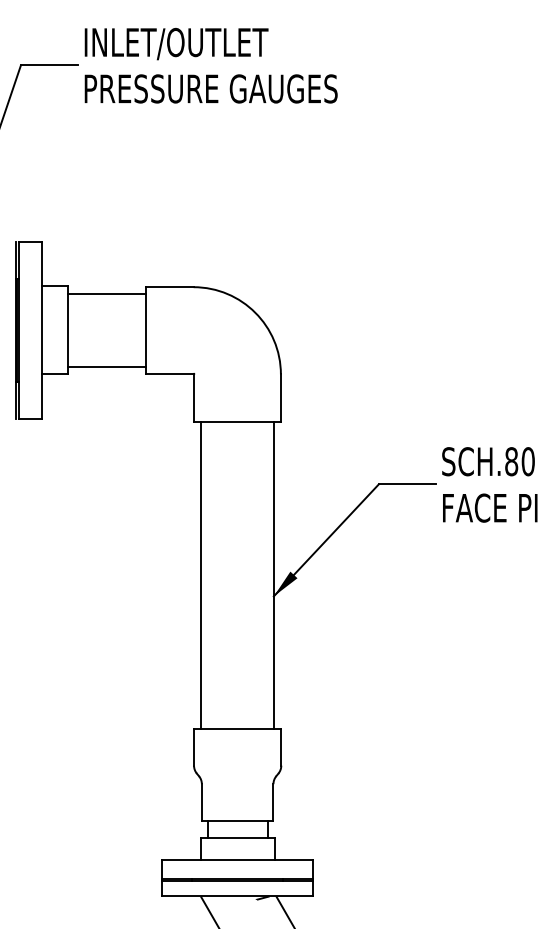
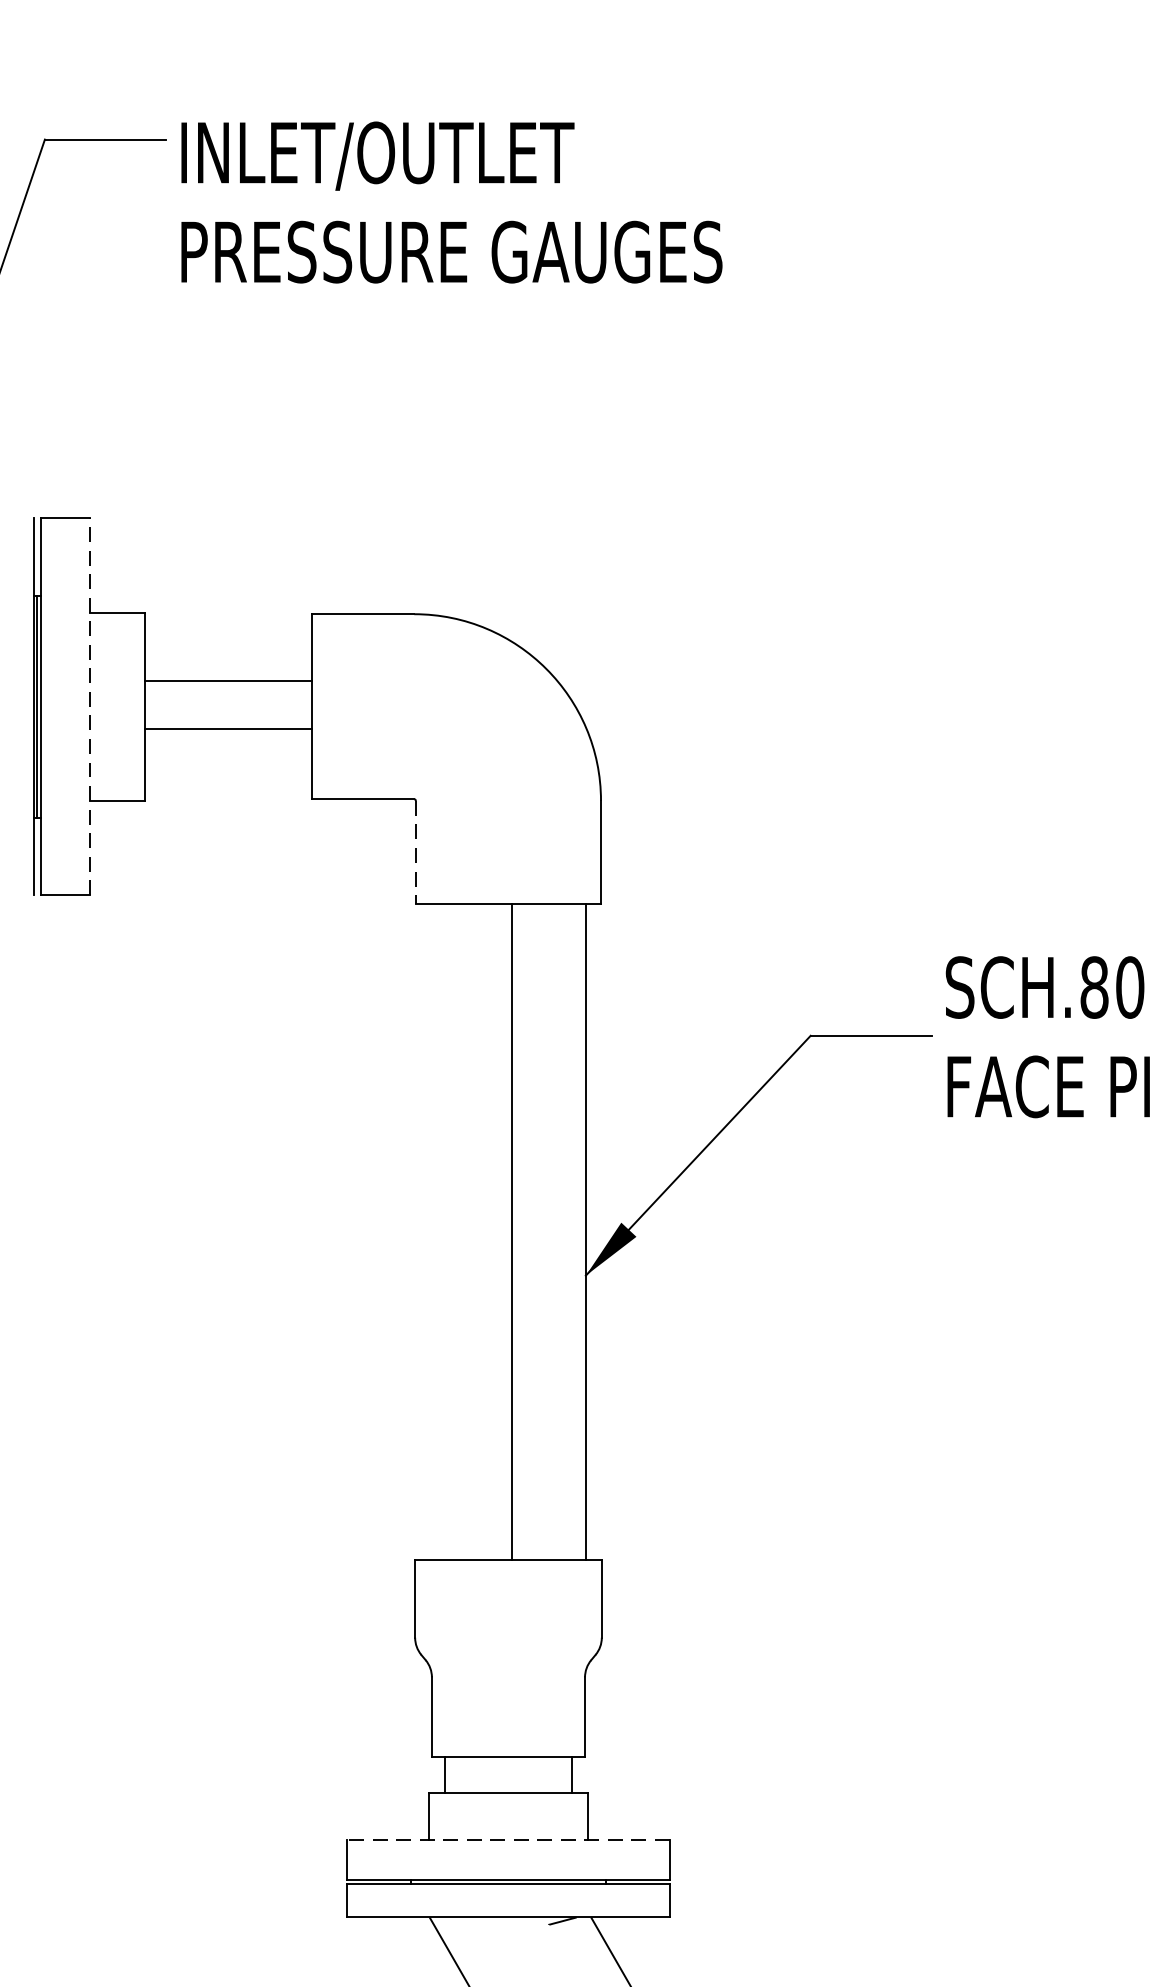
text: (210, 65) -> (450, 201), moved
line: (106, 294) -> (227, 681), moved
line: (41, 329) -> (88, 704), solid -> dashed
line: (106, 366) -> (227, 728), moved
line: (194, 398) -> (416, 852), solid -> dashed
line: (201, 575) -> (512, 1230), moved
line: (237, 860) -> (508, 1840), solid -> dashed

